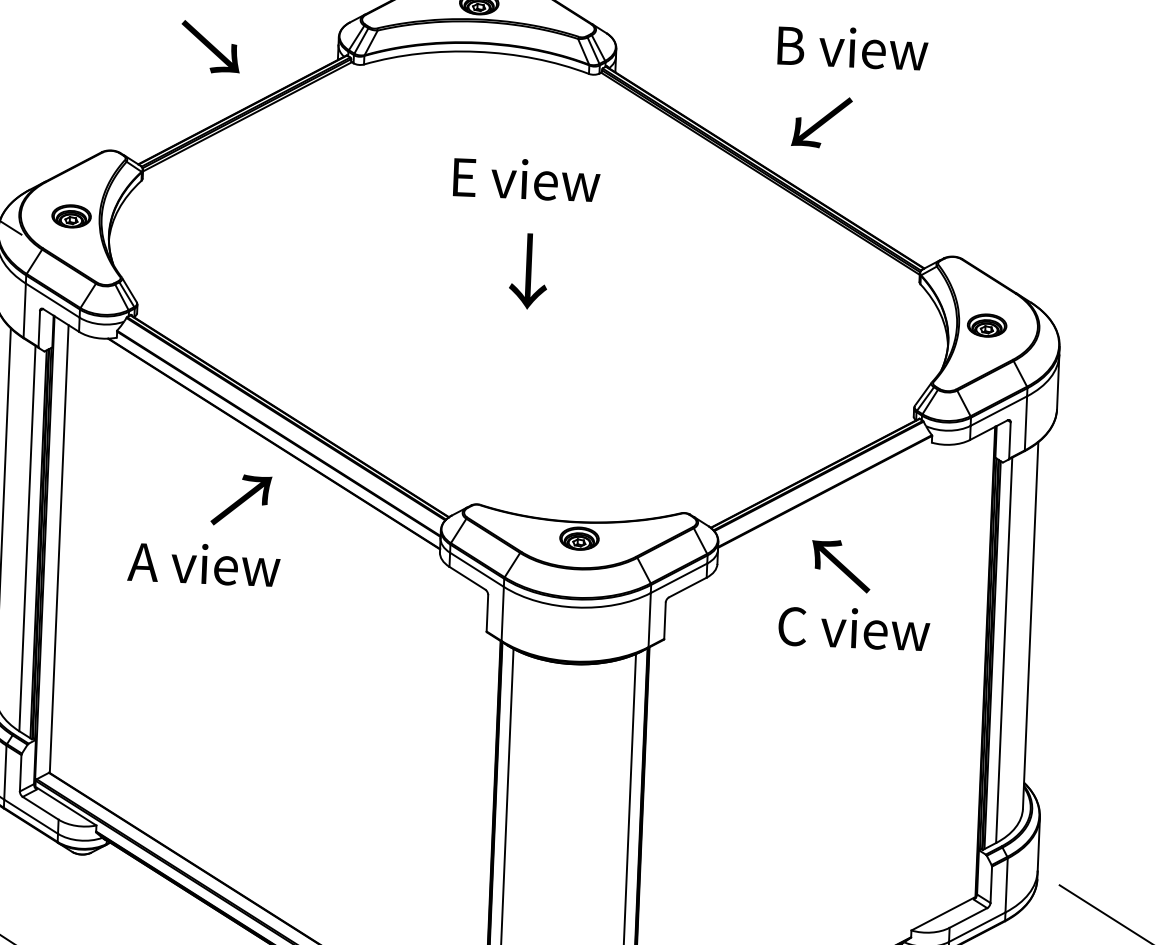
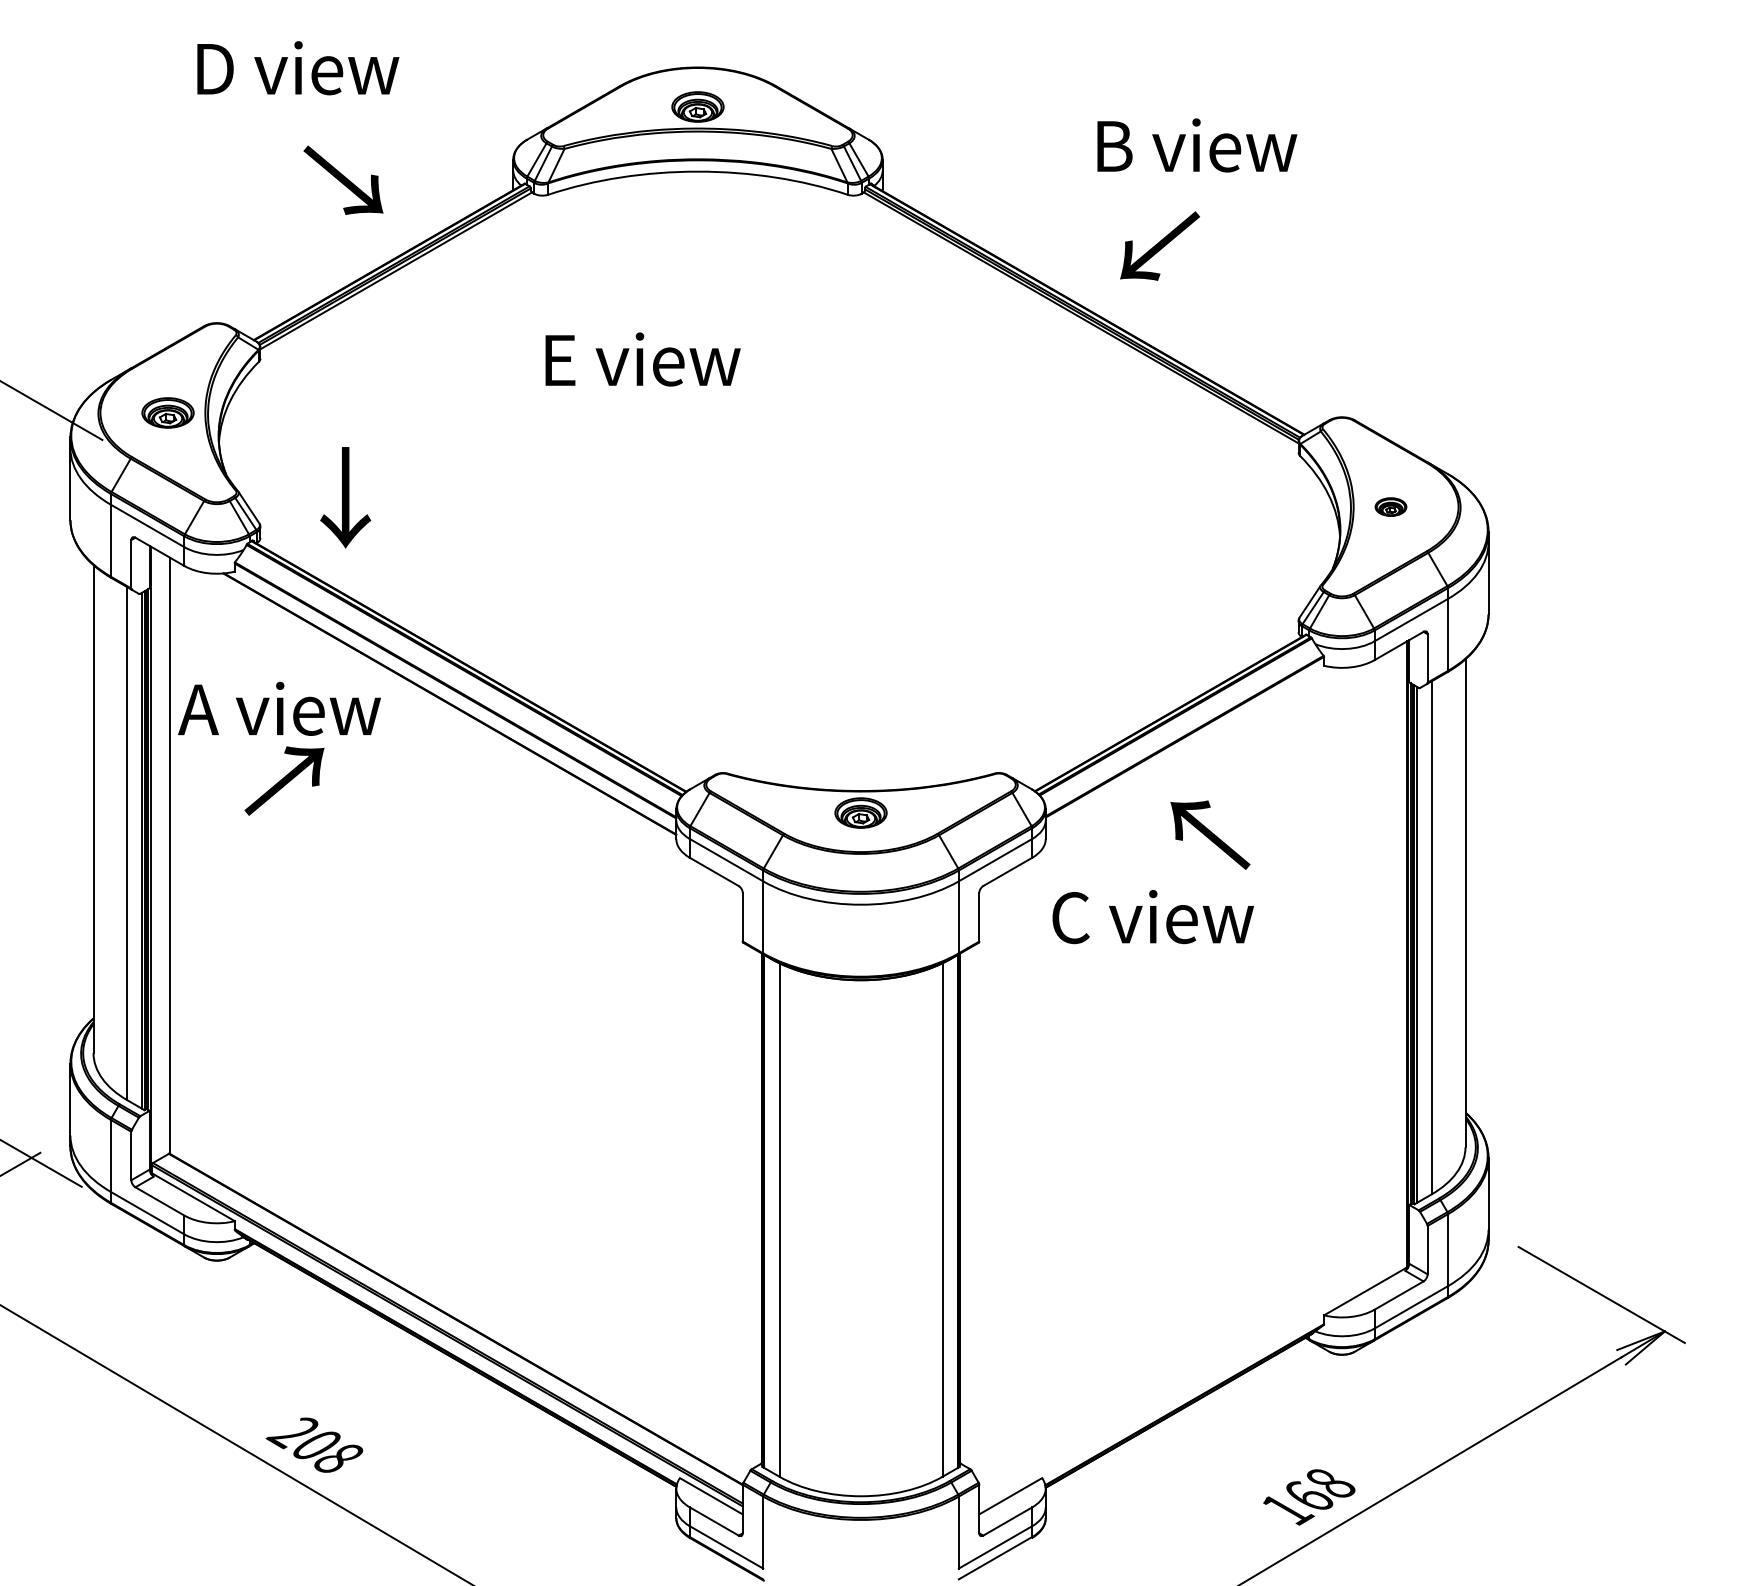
text: (526, 179) -> (642, 359), moved
text: (528, 271) -> (345, 497), moved
part: (986, 325) -> (1390, 506), size x0.6
text: (241, 500) -> (284, 780), moved
text: (204, 563) -> (279, 708), moved
text: (853, 628) -> (1152, 917), moved

